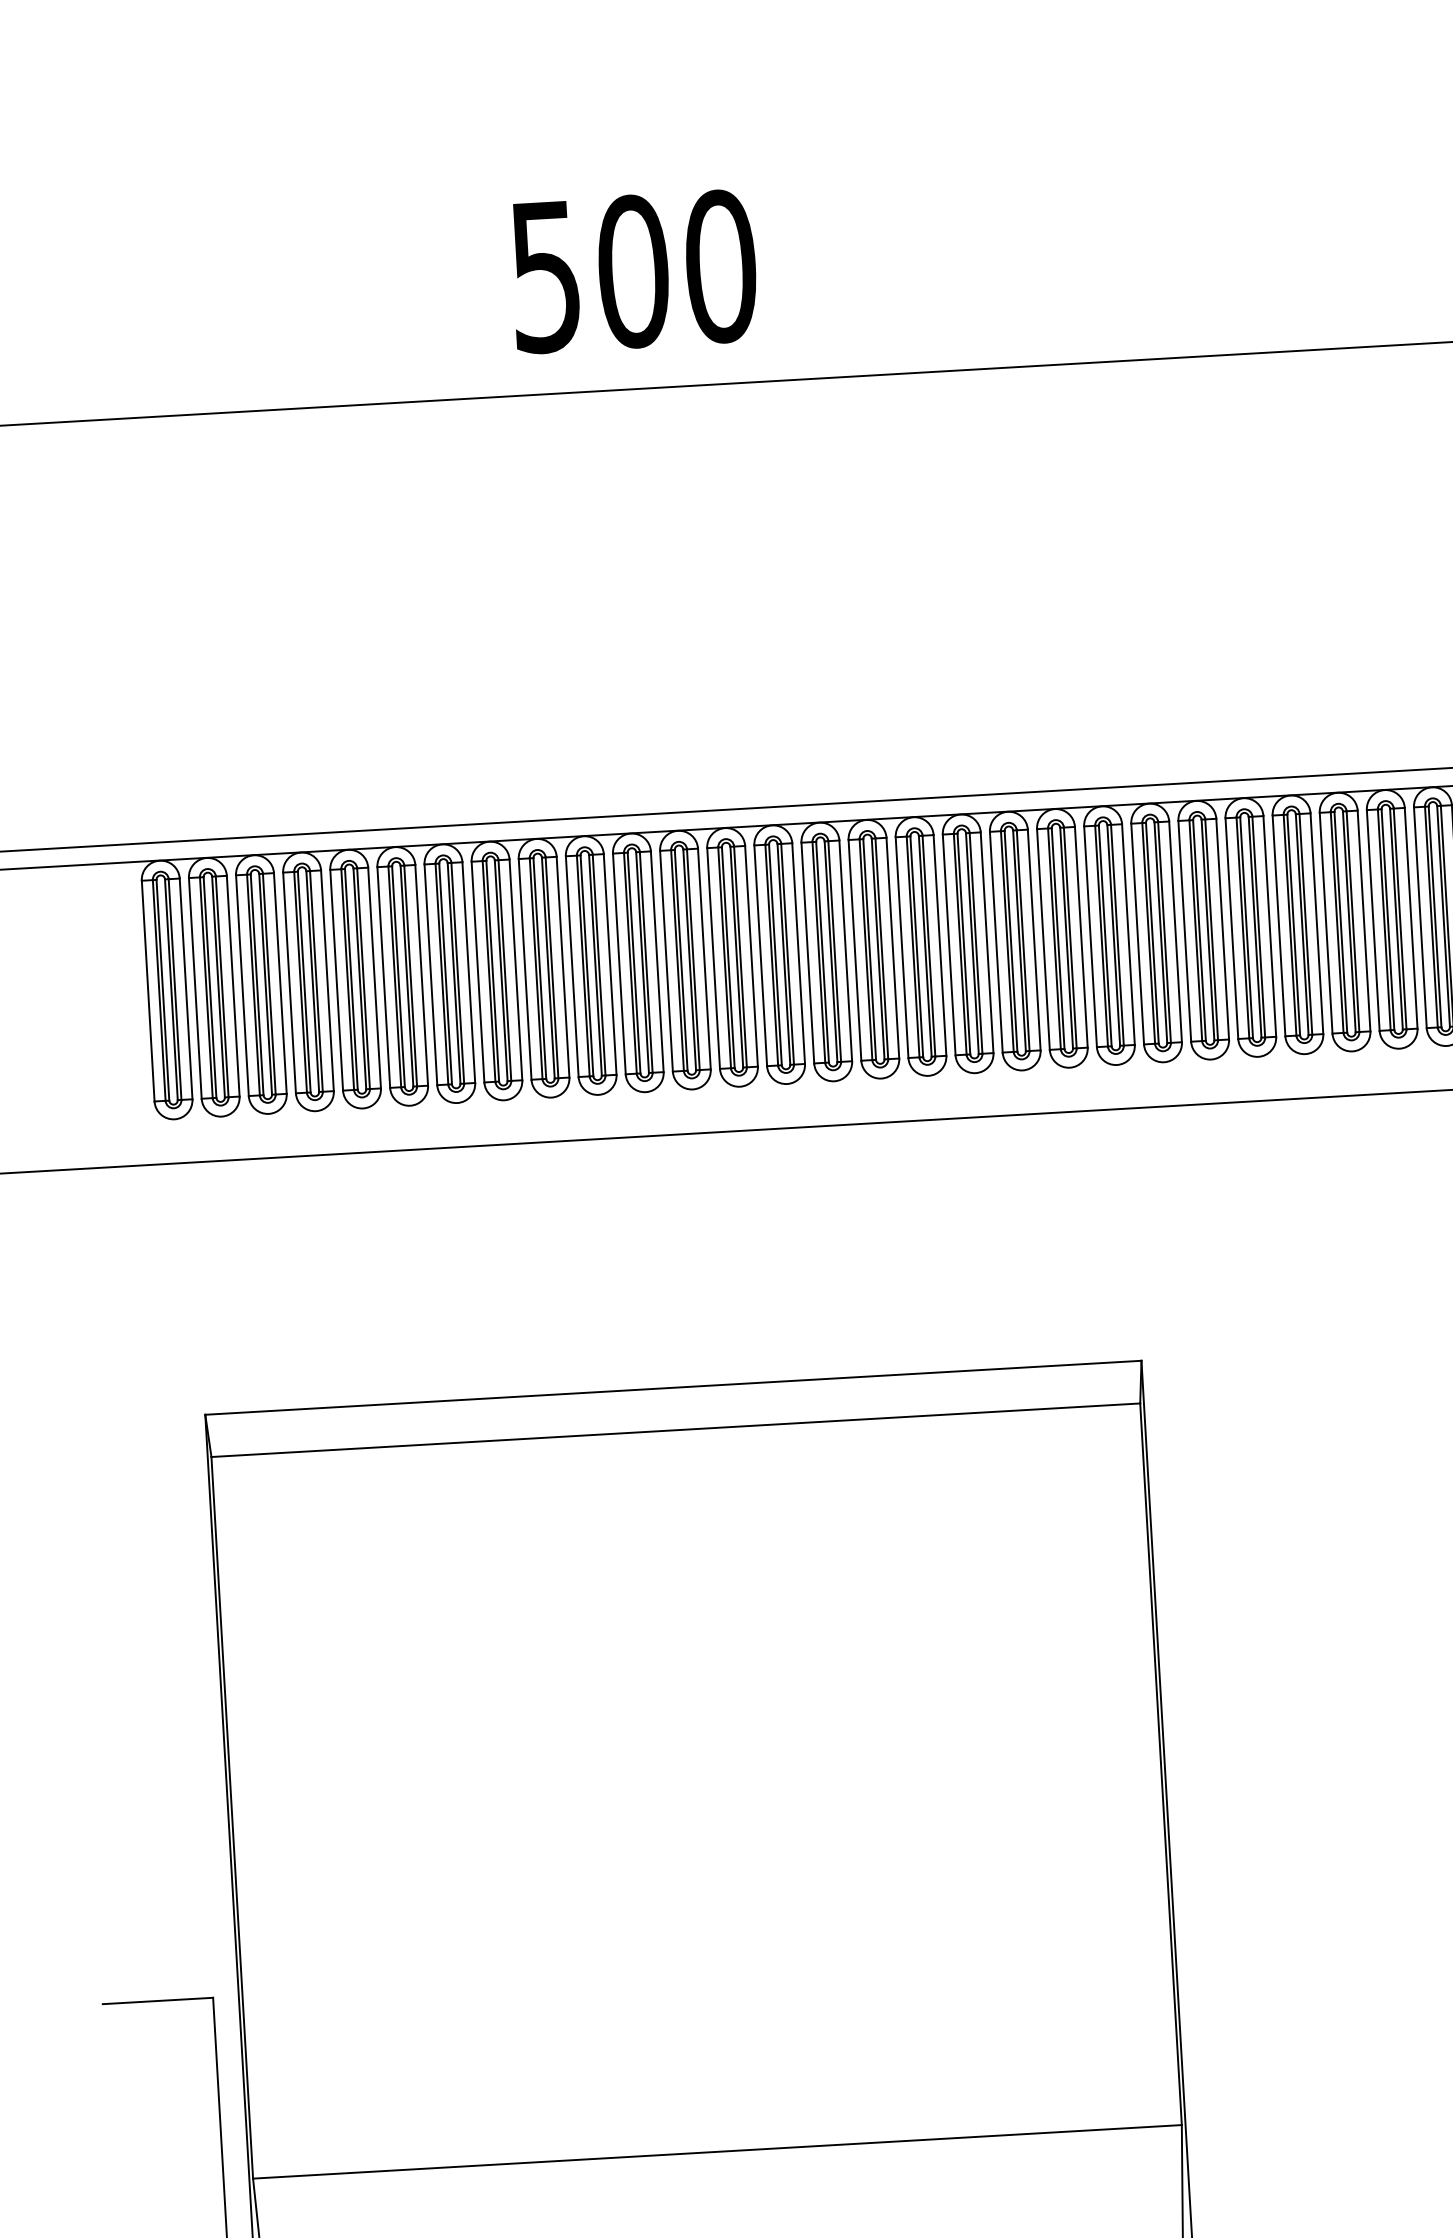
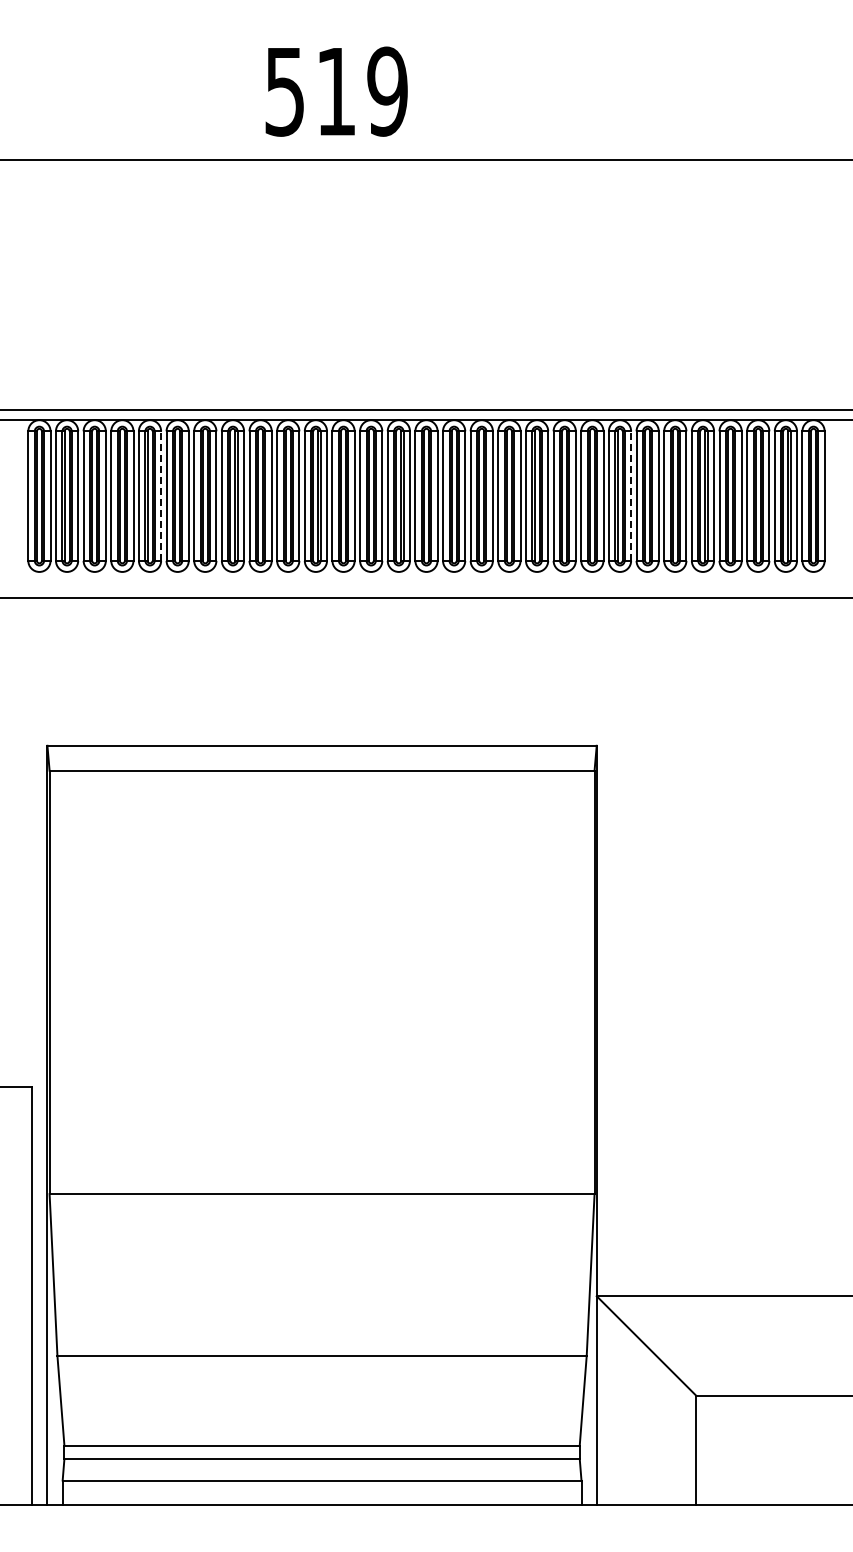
text: (677, 268) -> (362, 91), 500 -> 519
line: (1176, 932) -> (631, 496), solid -> dashed
line: (375, 978) -> (161, 496), solid -> dashed

